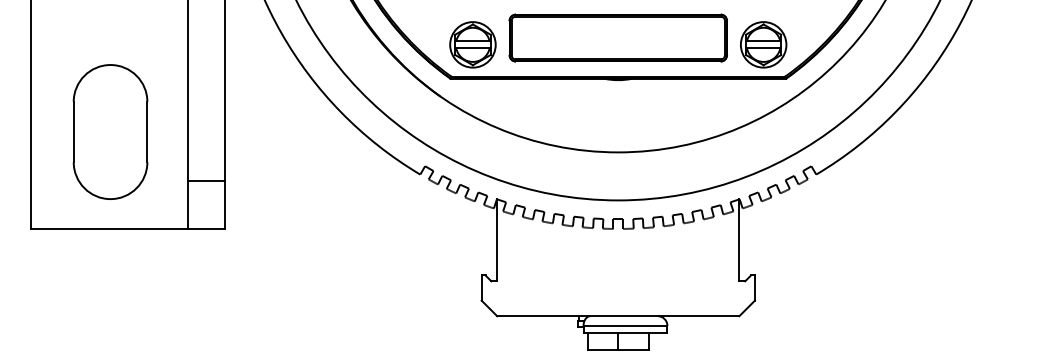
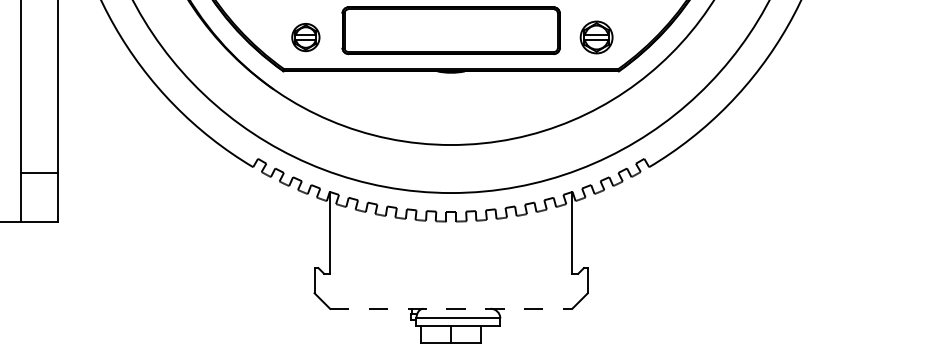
part: (472, 44) -> (305, 37), size x0.6
part: (763, 44) -> (596, 37), size x0.7
line: (618, 316) -> (451, 309), solid -> dashed

